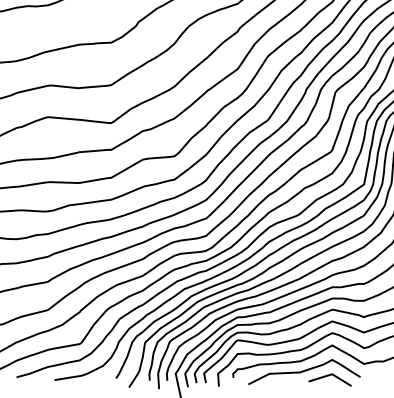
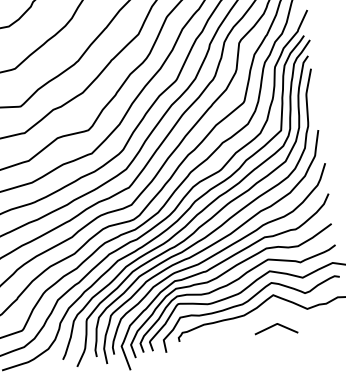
curve: (304, 371) -> (249, 325), removed

